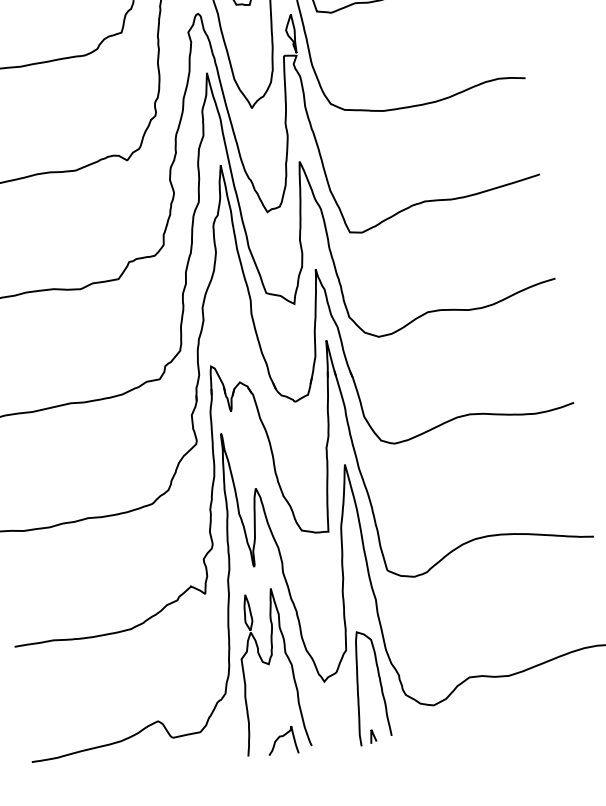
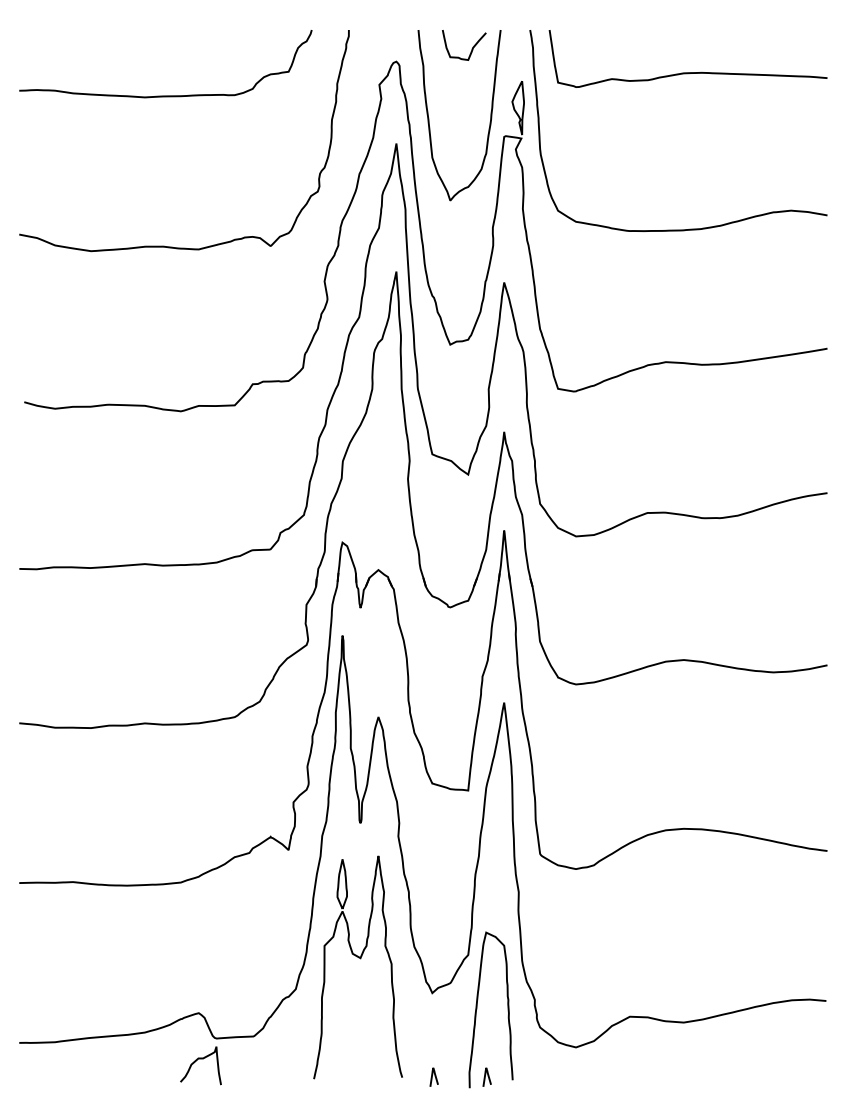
curve: (278, 738) -> (196, 1061), moved
curve: (333, 741) -> (432, 1076), added

